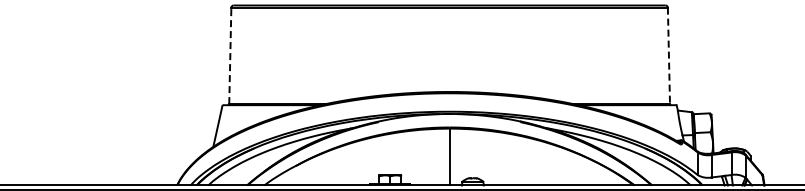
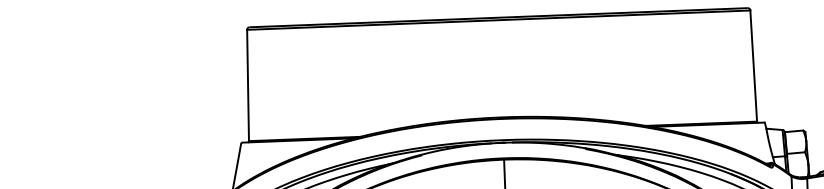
line: (230, 55) -> (248, 85), dashed -> solid
line: (668, 56) -> (753, 66), dashed -> solid

